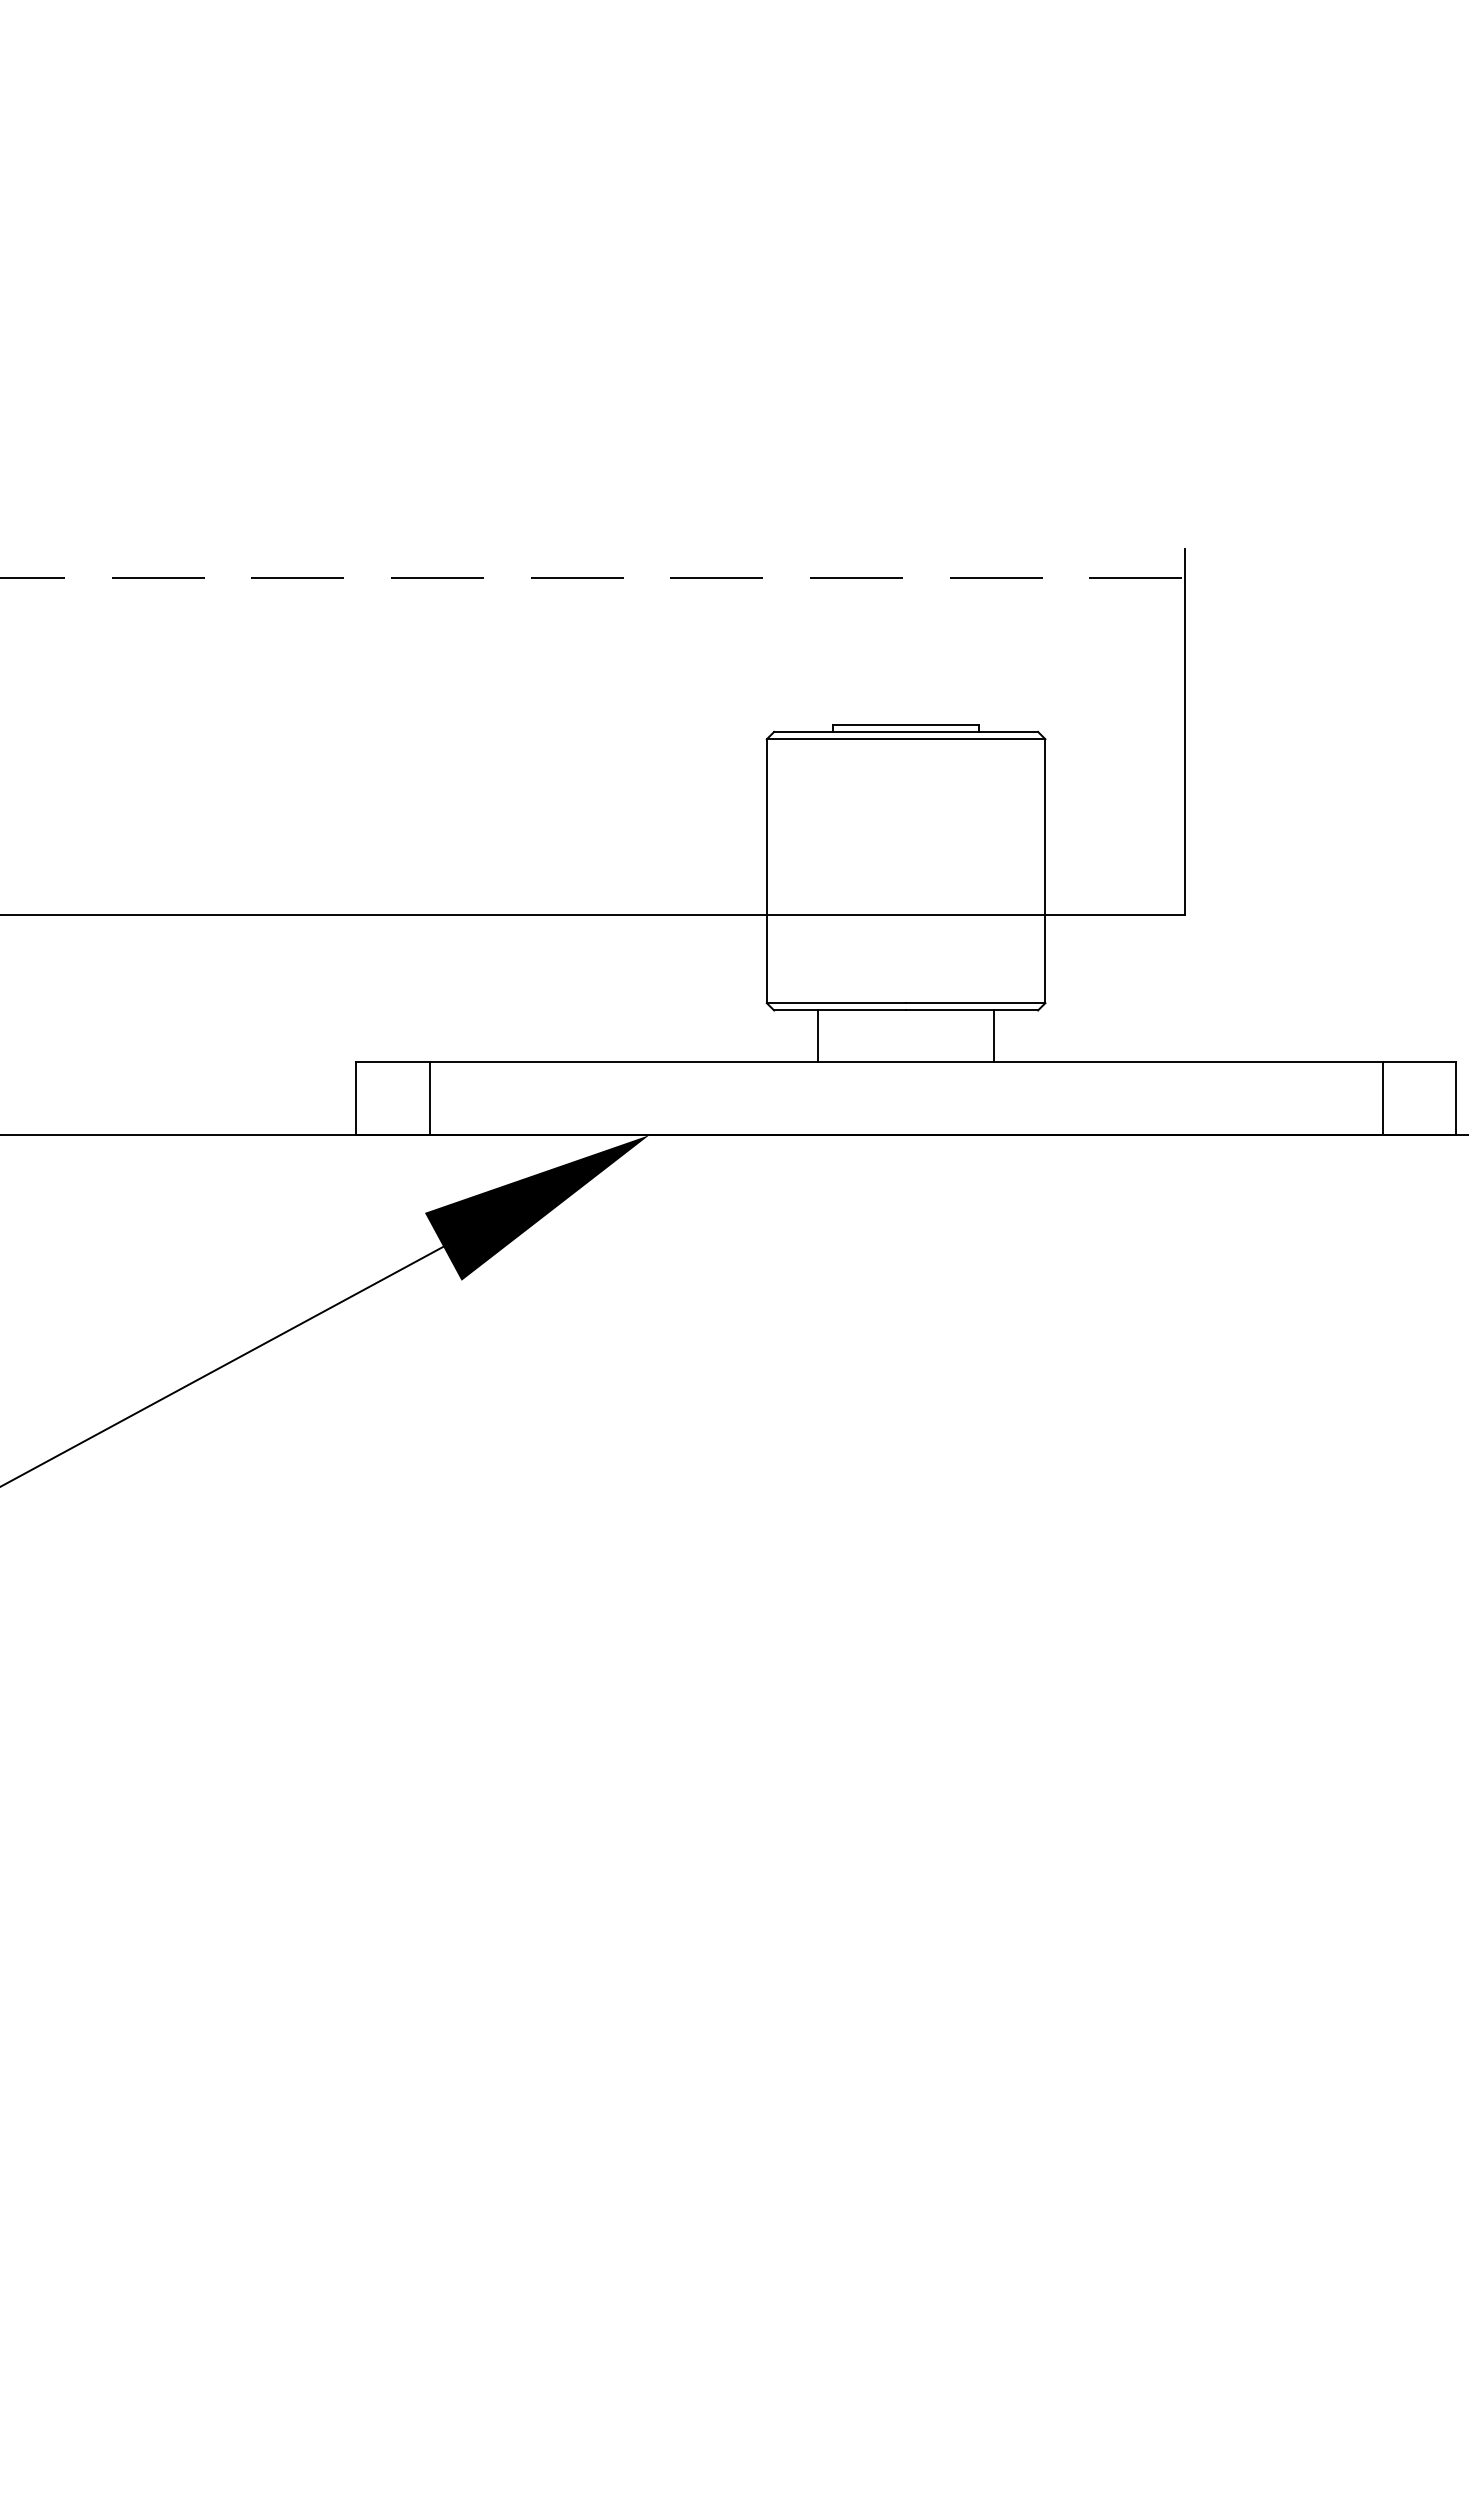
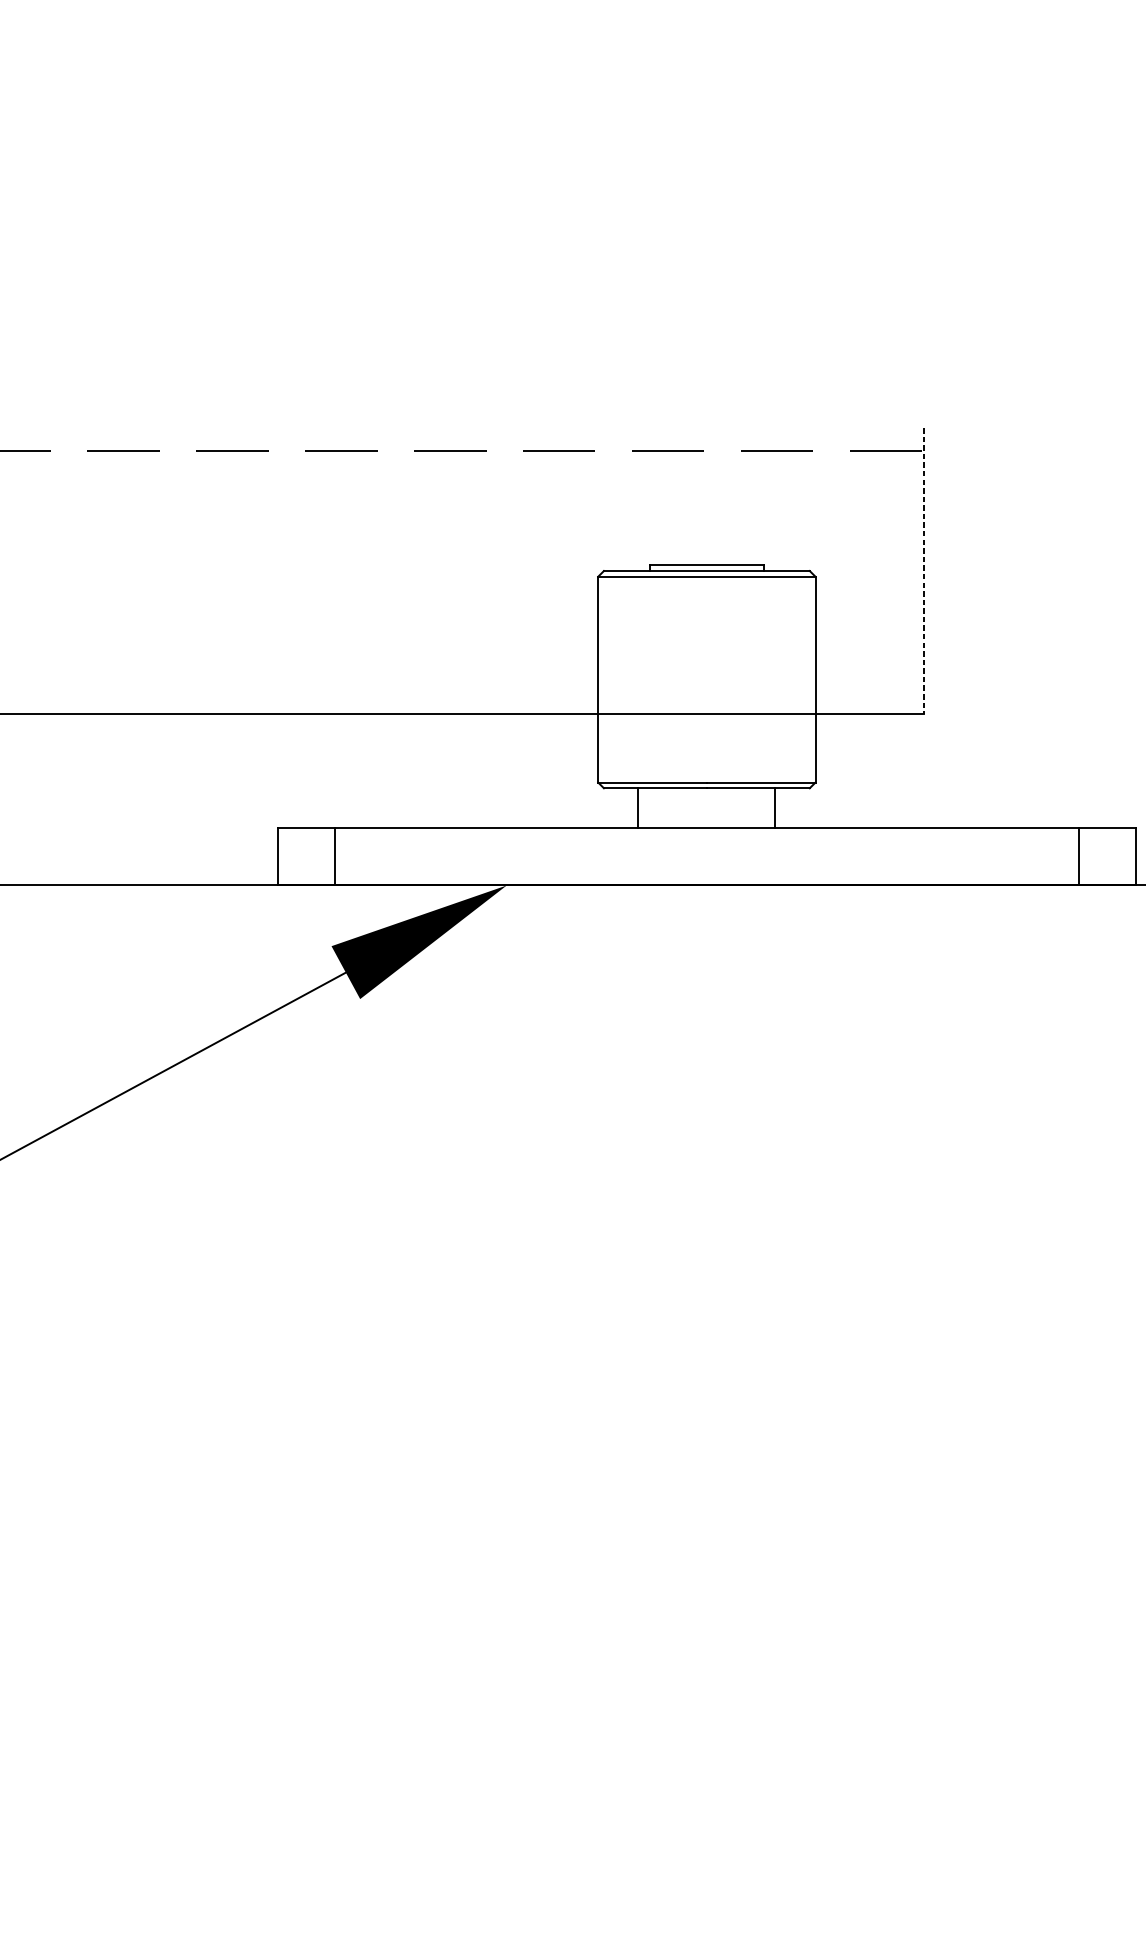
line: (1184, 732) -> (924, 571), solid -> dashed

